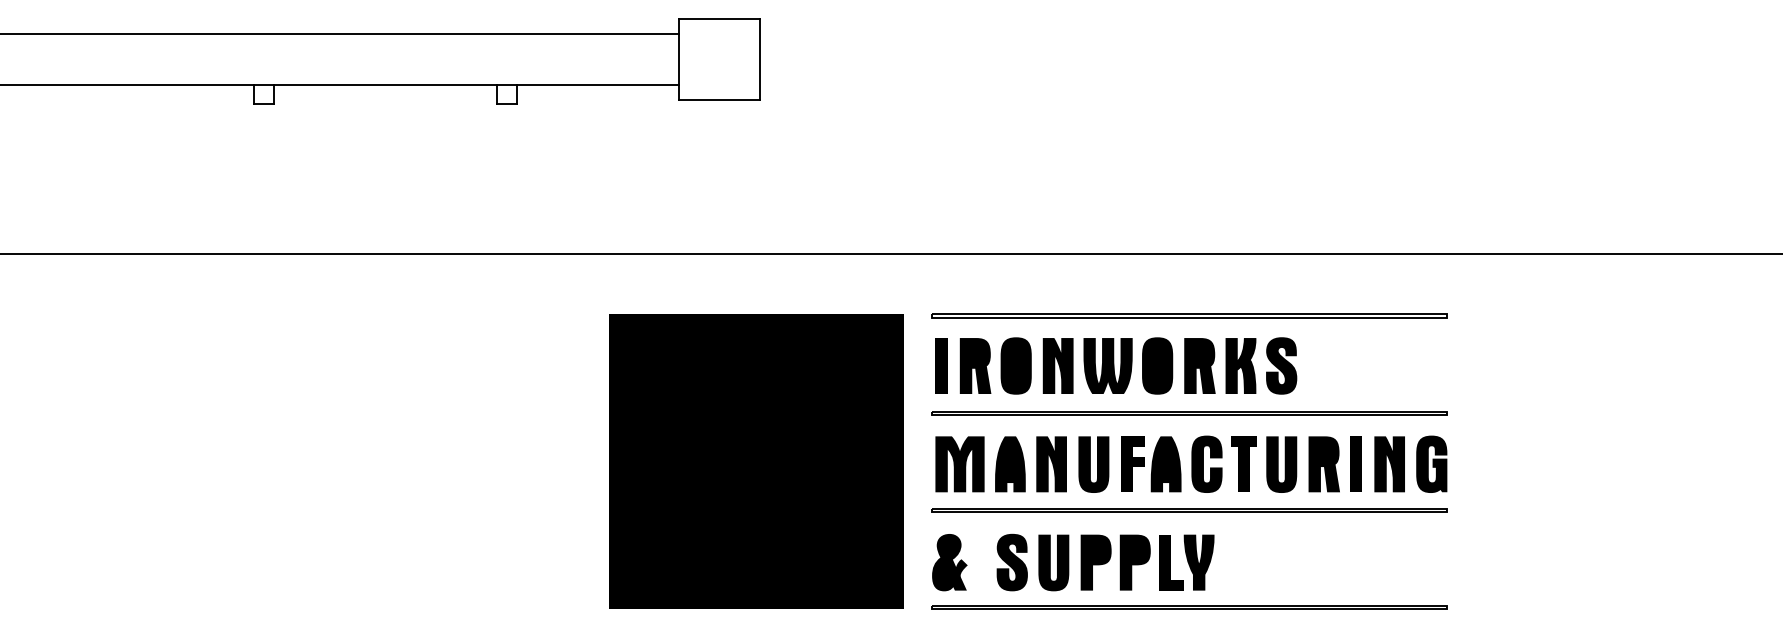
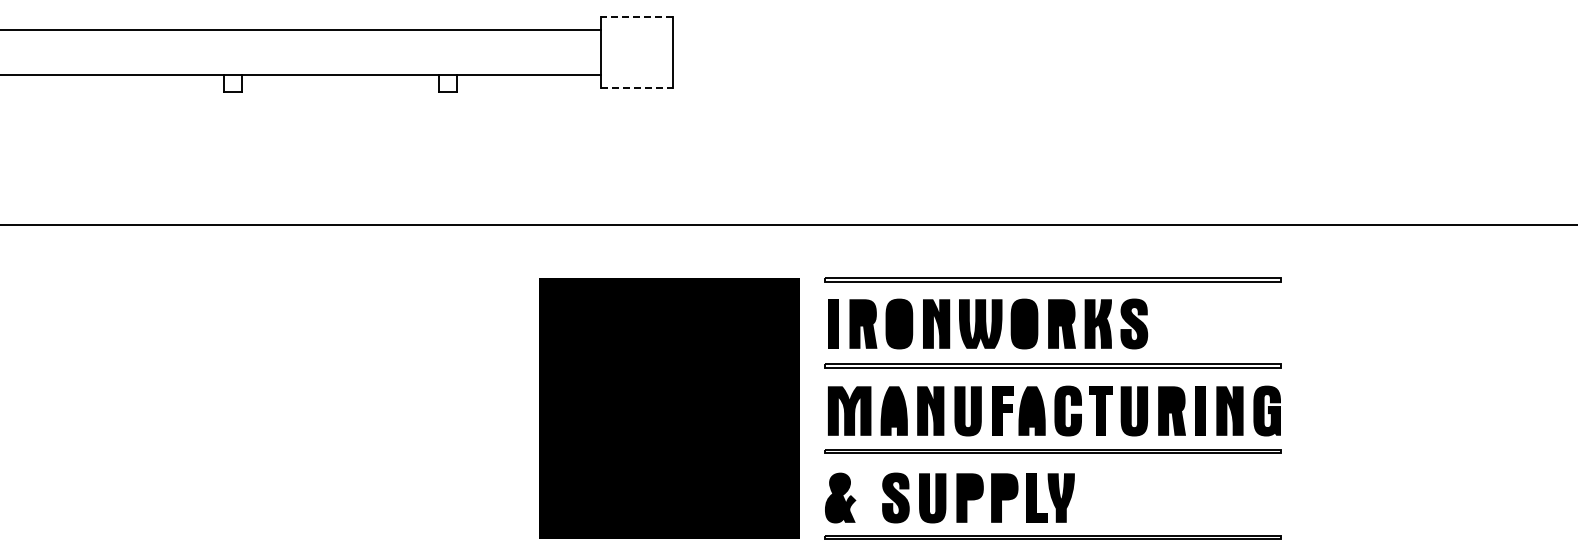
line: (720, 18) -> (637, 16), solid -> dashed
line: (720, 99) -> (637, 88), solid -> dashed

